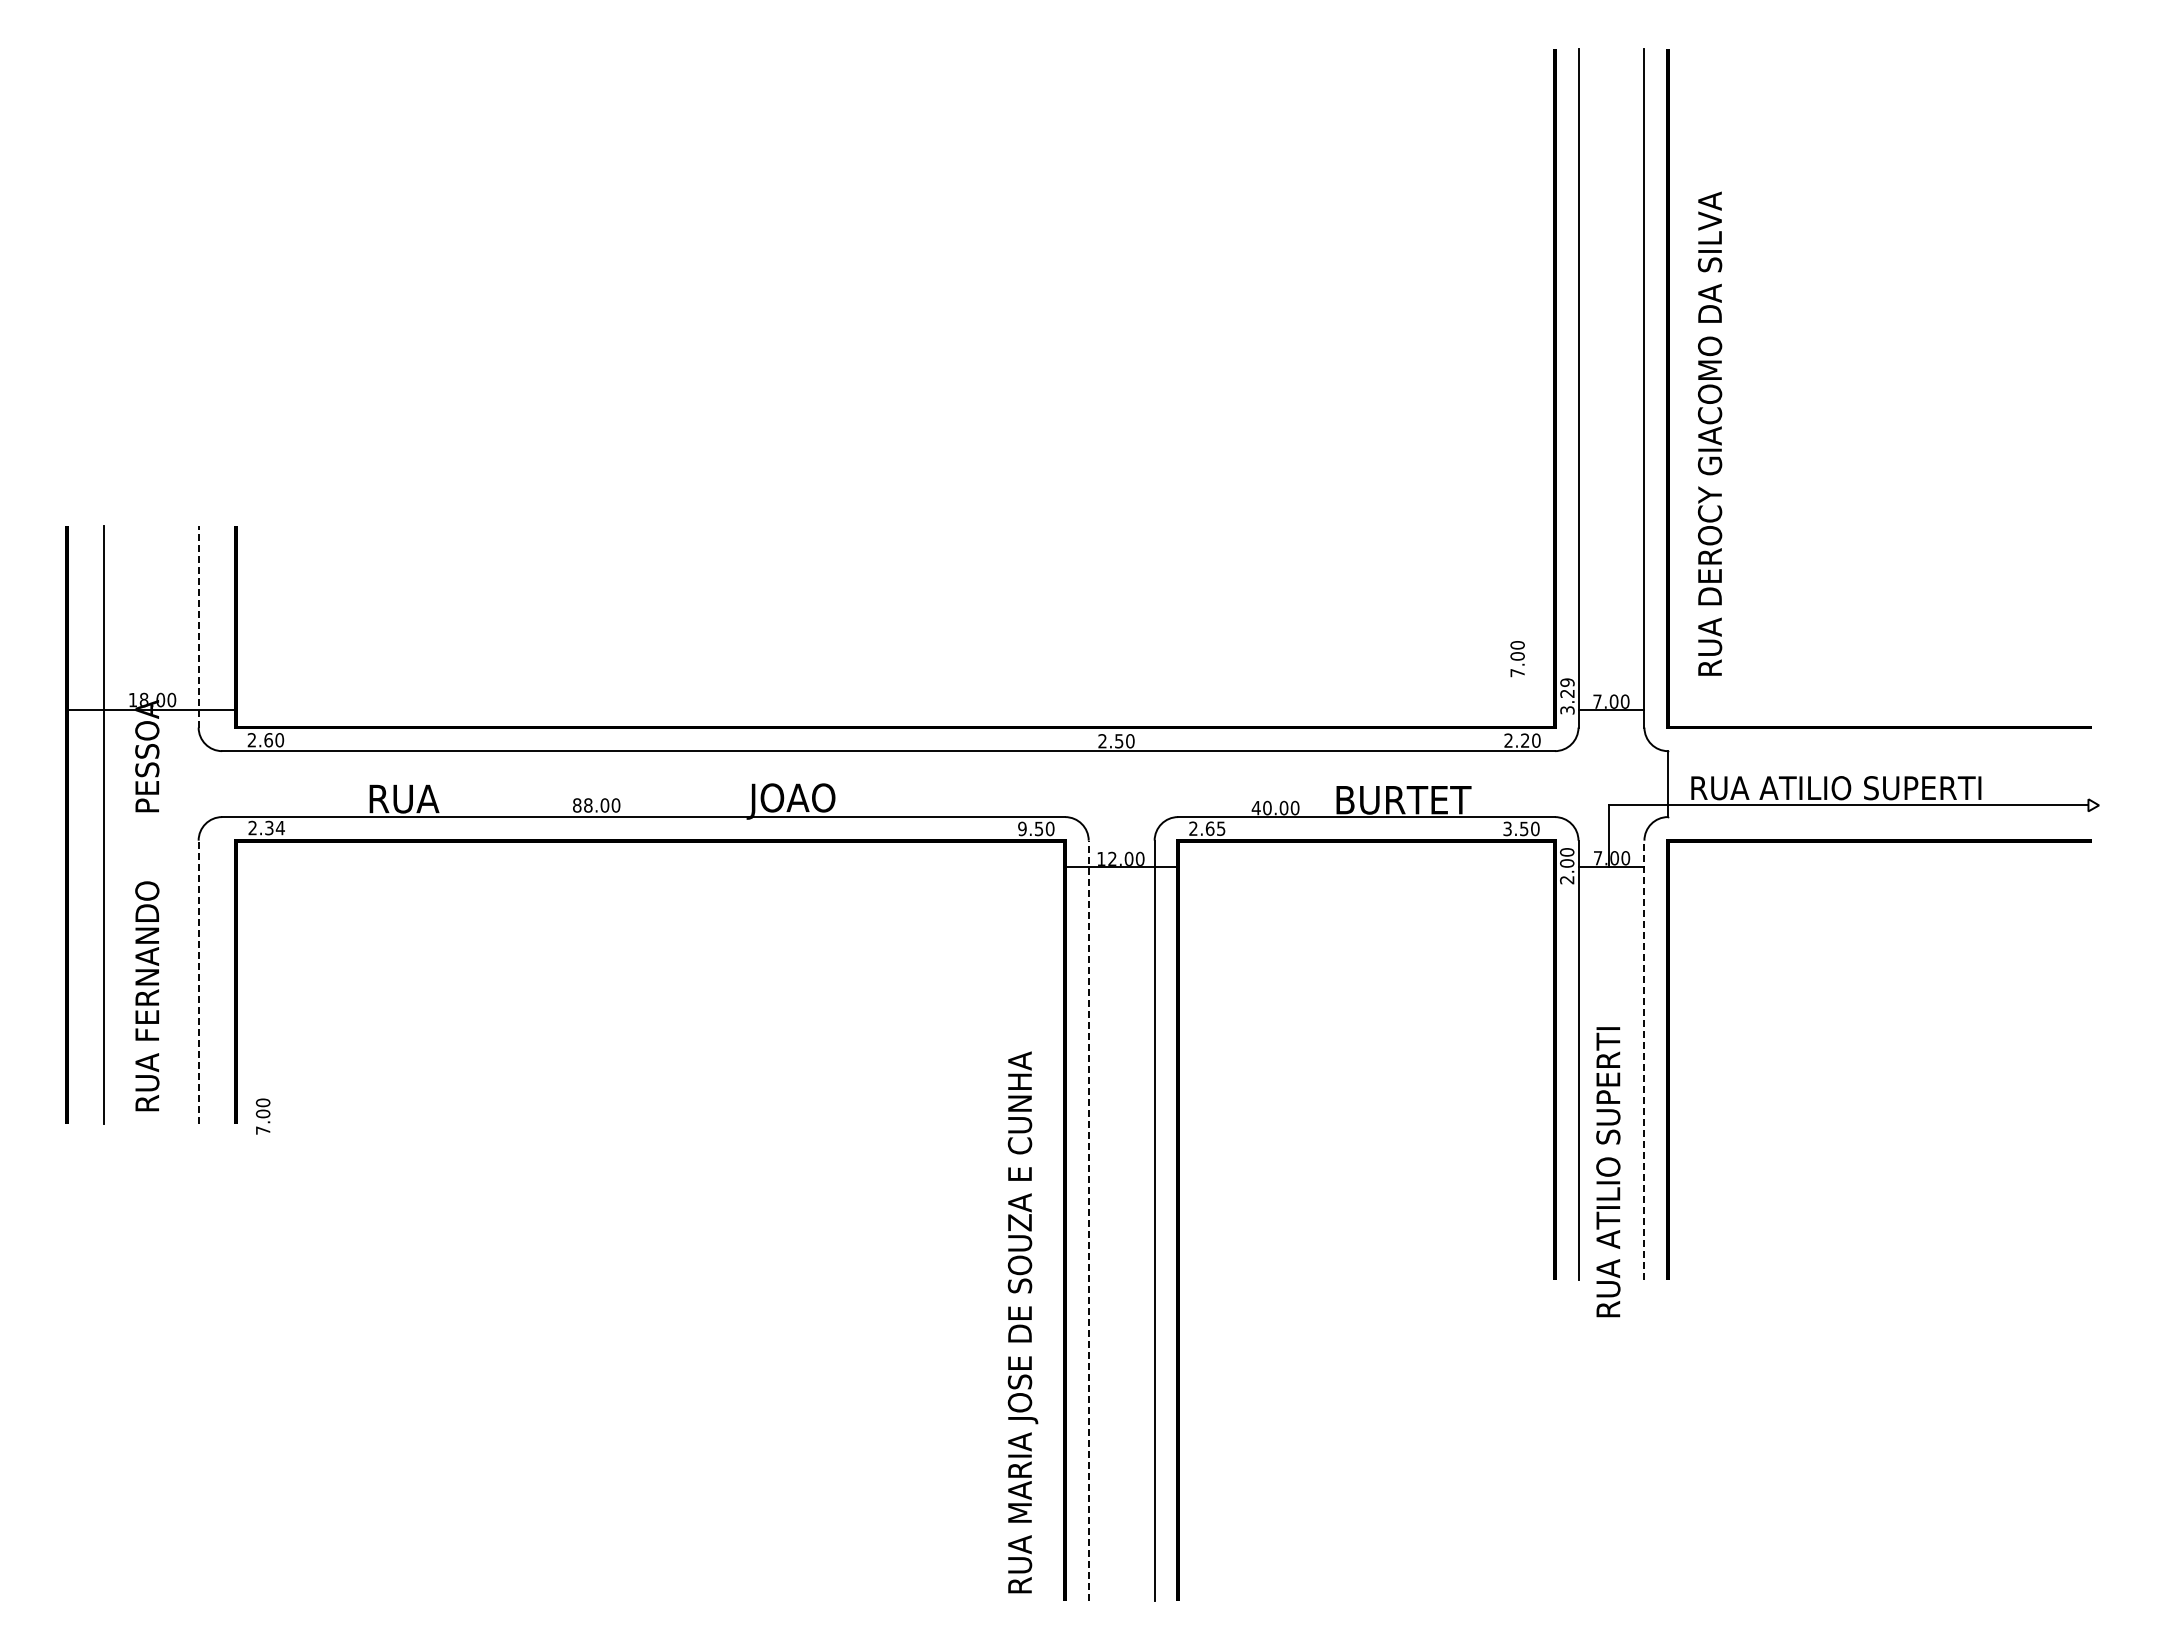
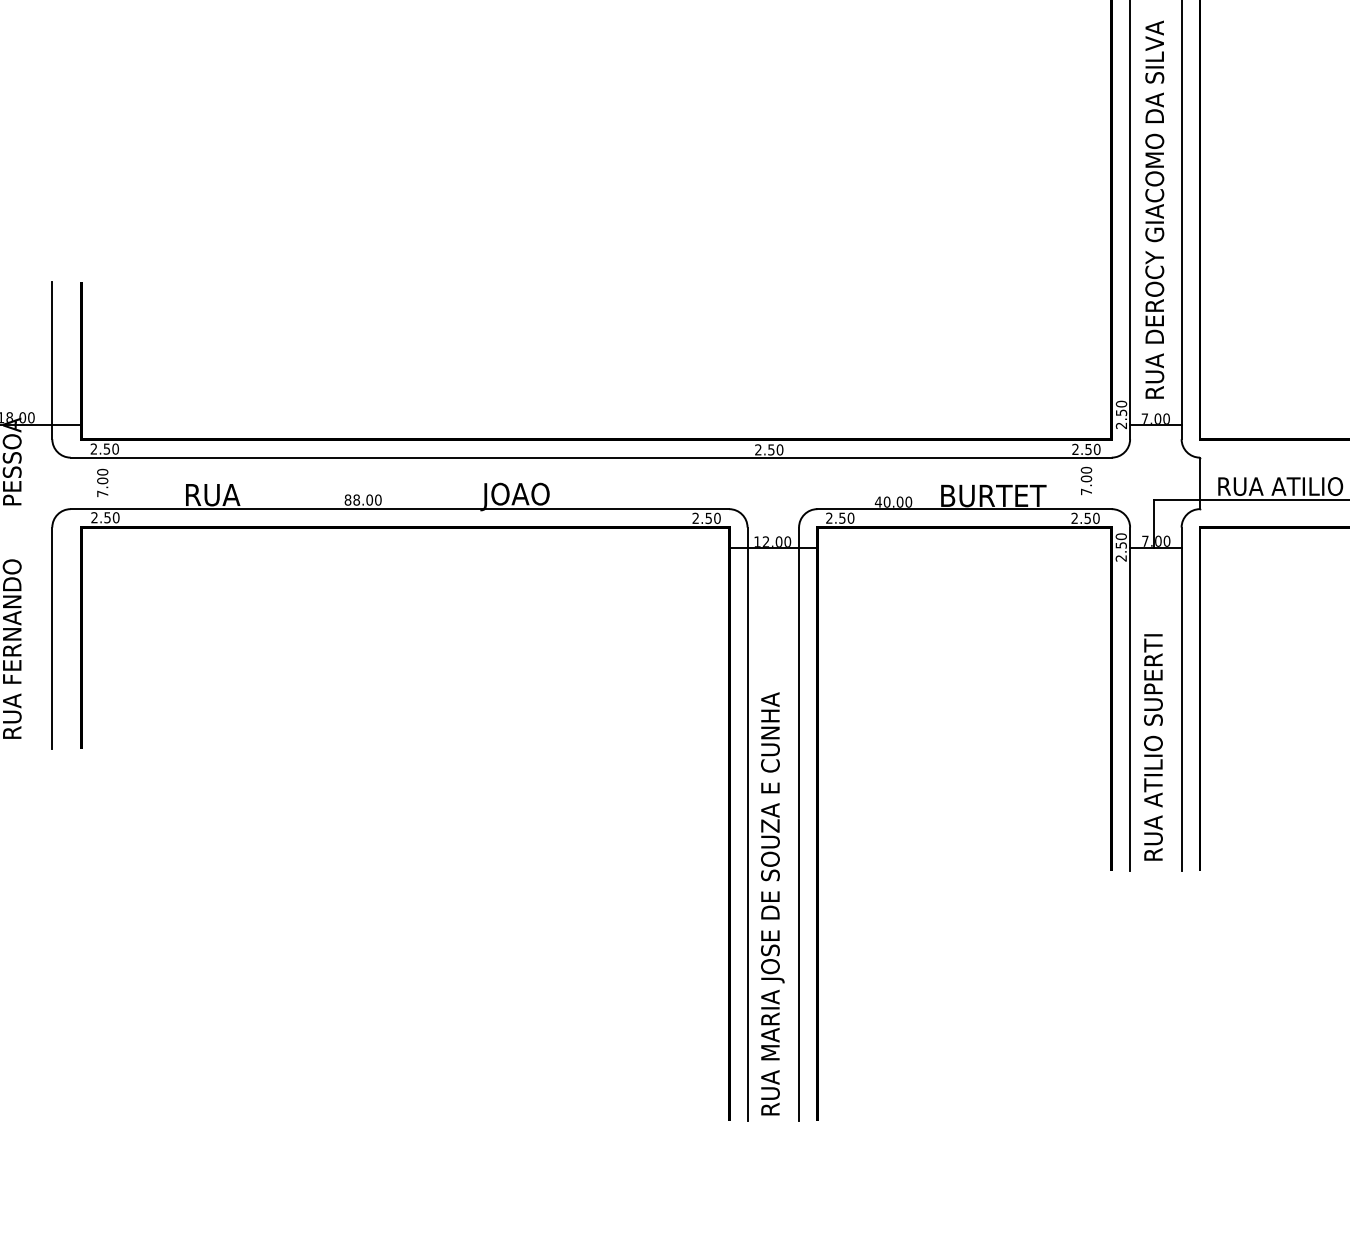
text: (1710, 433) -> (1155, 209), moved
line: (198, 626) -> (52, 360), dashed -> solid
text: (1517, 659) -> (1086, 481), moved
text: (1567, 696) -> (1121, 414), 3.29 -> 2.50
text: (268, 740) -> (106, 449), 2.60 -> 2.50
text: (1525, 740) -> (1088, 449), 2.20 -> 2.50
text: (274, 827) -> (111, 517), 2.34 -> 2.50
text: (1022, 828) -> (695, 518), 9.50 -> 2.50
text: (1215, 828) -> (846, 518), 2.65 -> 2.50
text: (1507, 829) -> (1074, 518), 3.50 -> 2.50
text: (1567, 863) -> (1121, 545), 2.00 -> 2.50
line: (198, 982) -> (52, 638), dashed -> solid
line: (1644, 1060) -> (1181, 699), dashed -> solid
text: (263, 1116) -> (102, 482), moved
text: (1608, 1172) -> (1153, 747), moved
line: (1088, 1220) -> (747, 824), dashed -> solid
text: (1022, 1322) -> (772, 903), moved

